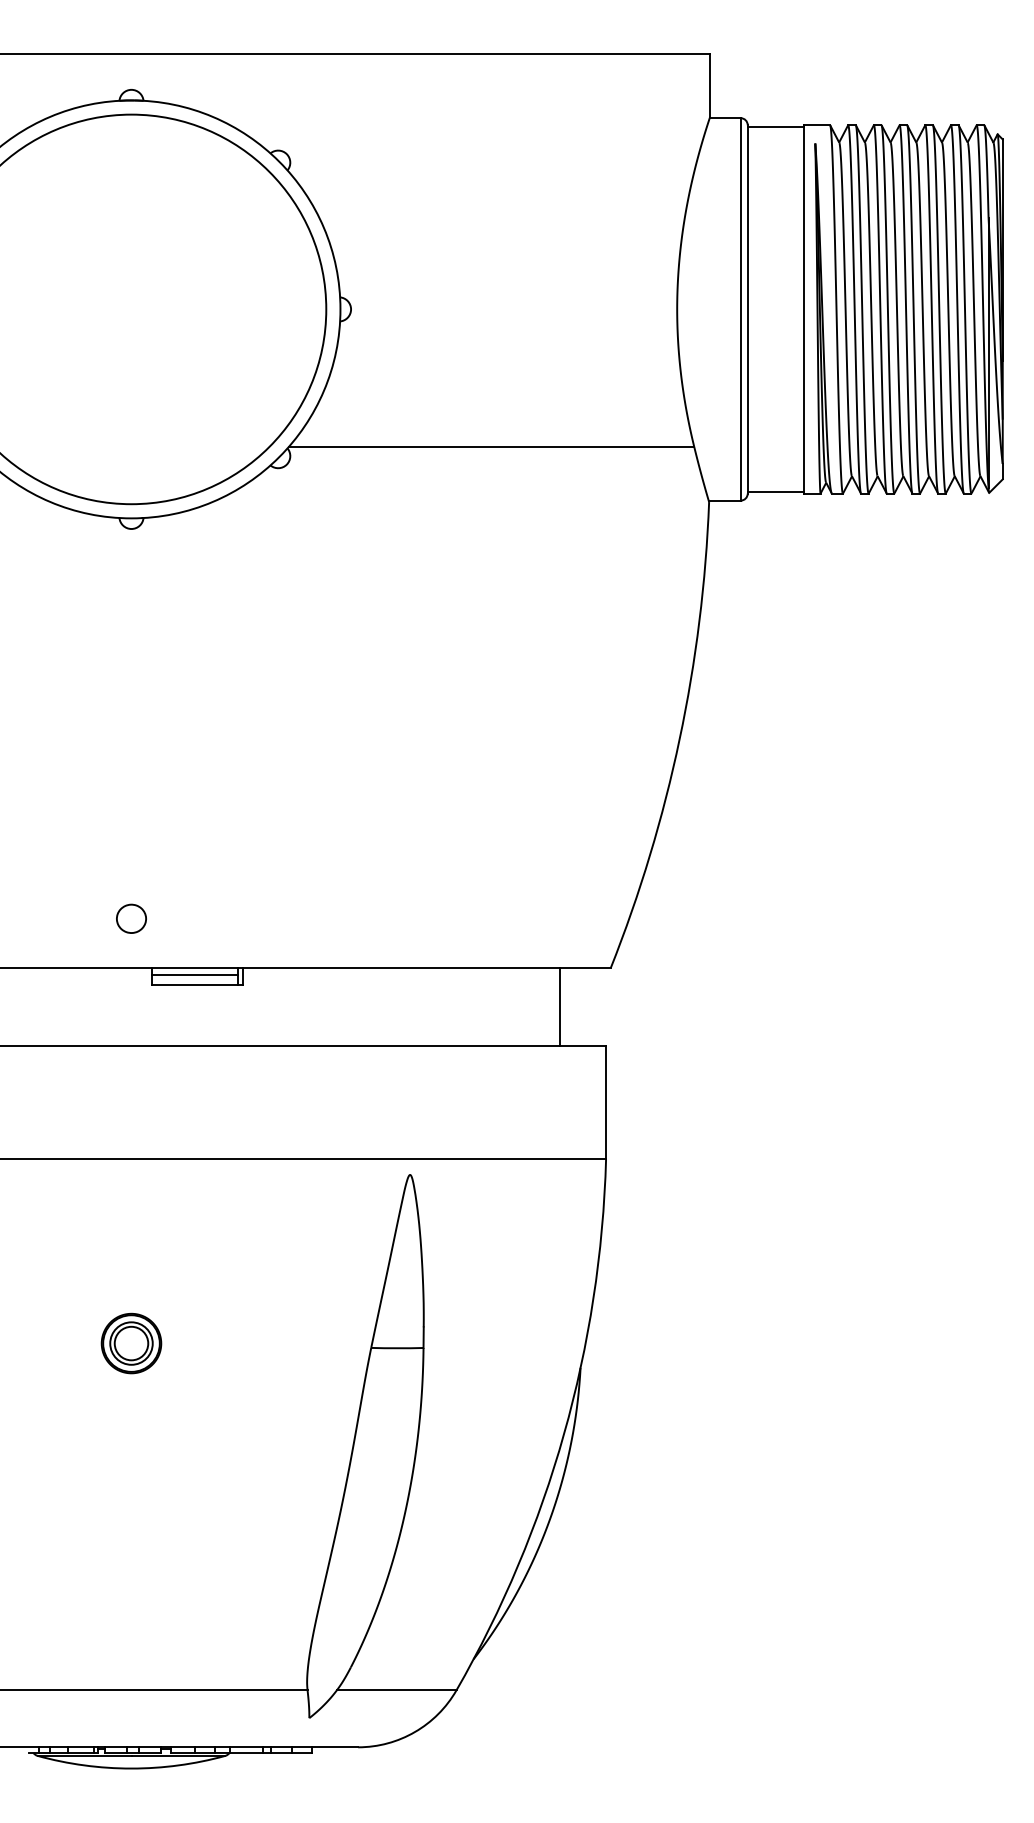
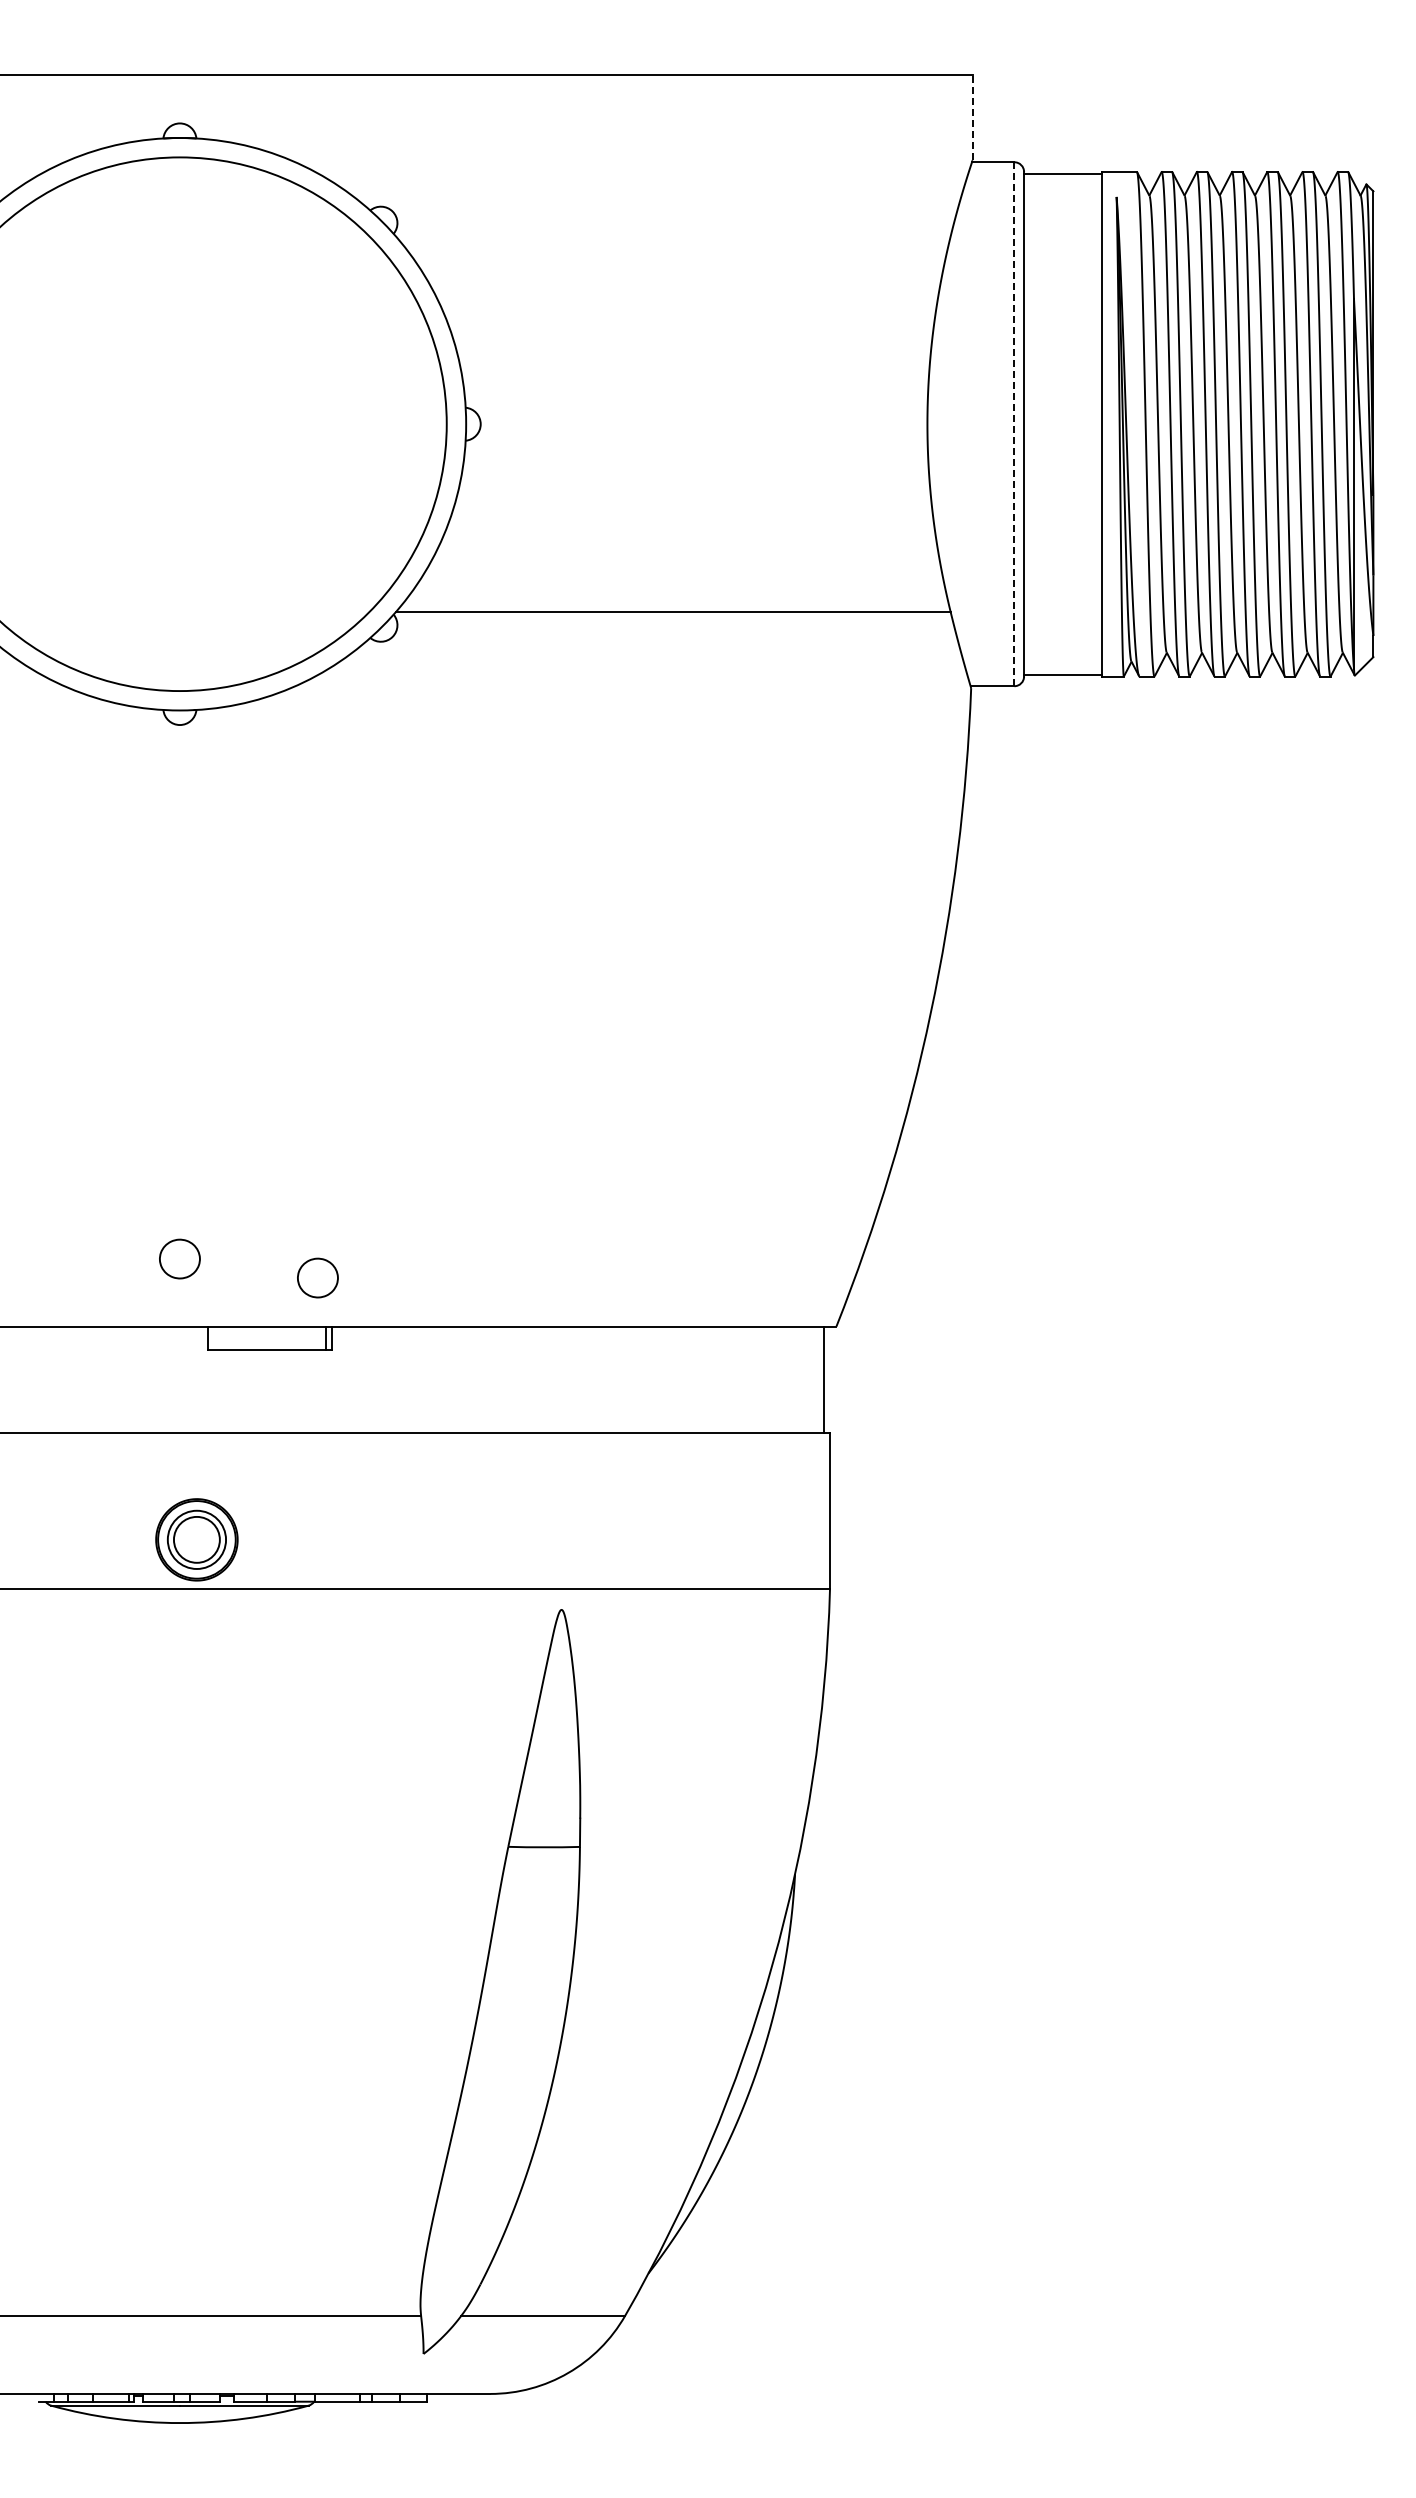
line: (710, 85) -> (972, 117), solid -> dashed
line: (740, 309) -> (1014, 424), solid -> dashed
part: (231, 932) -> (317, 1277), added
line: (194, 975) -> (266, 1336), removed
line: (559, 1006) -> (823, 1379), moved
part: (131, 1343) -> (196, 1539), moved

